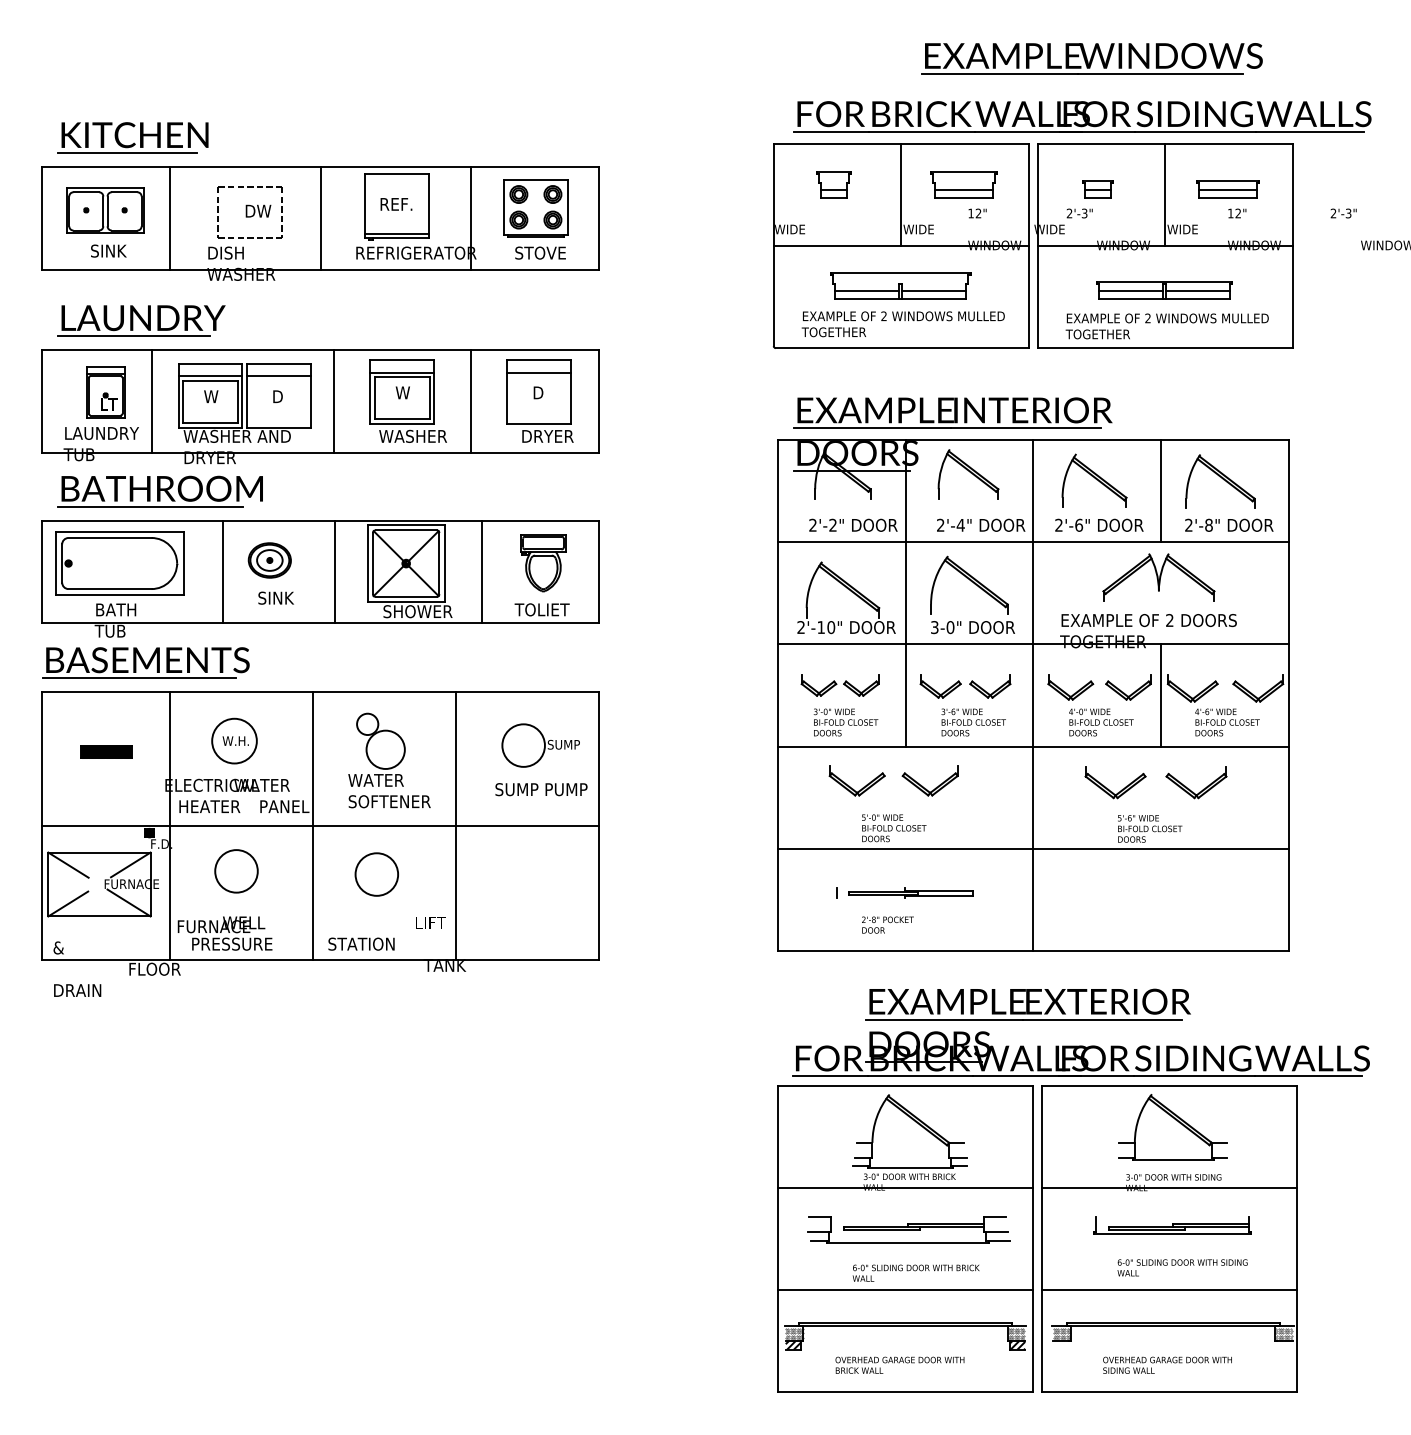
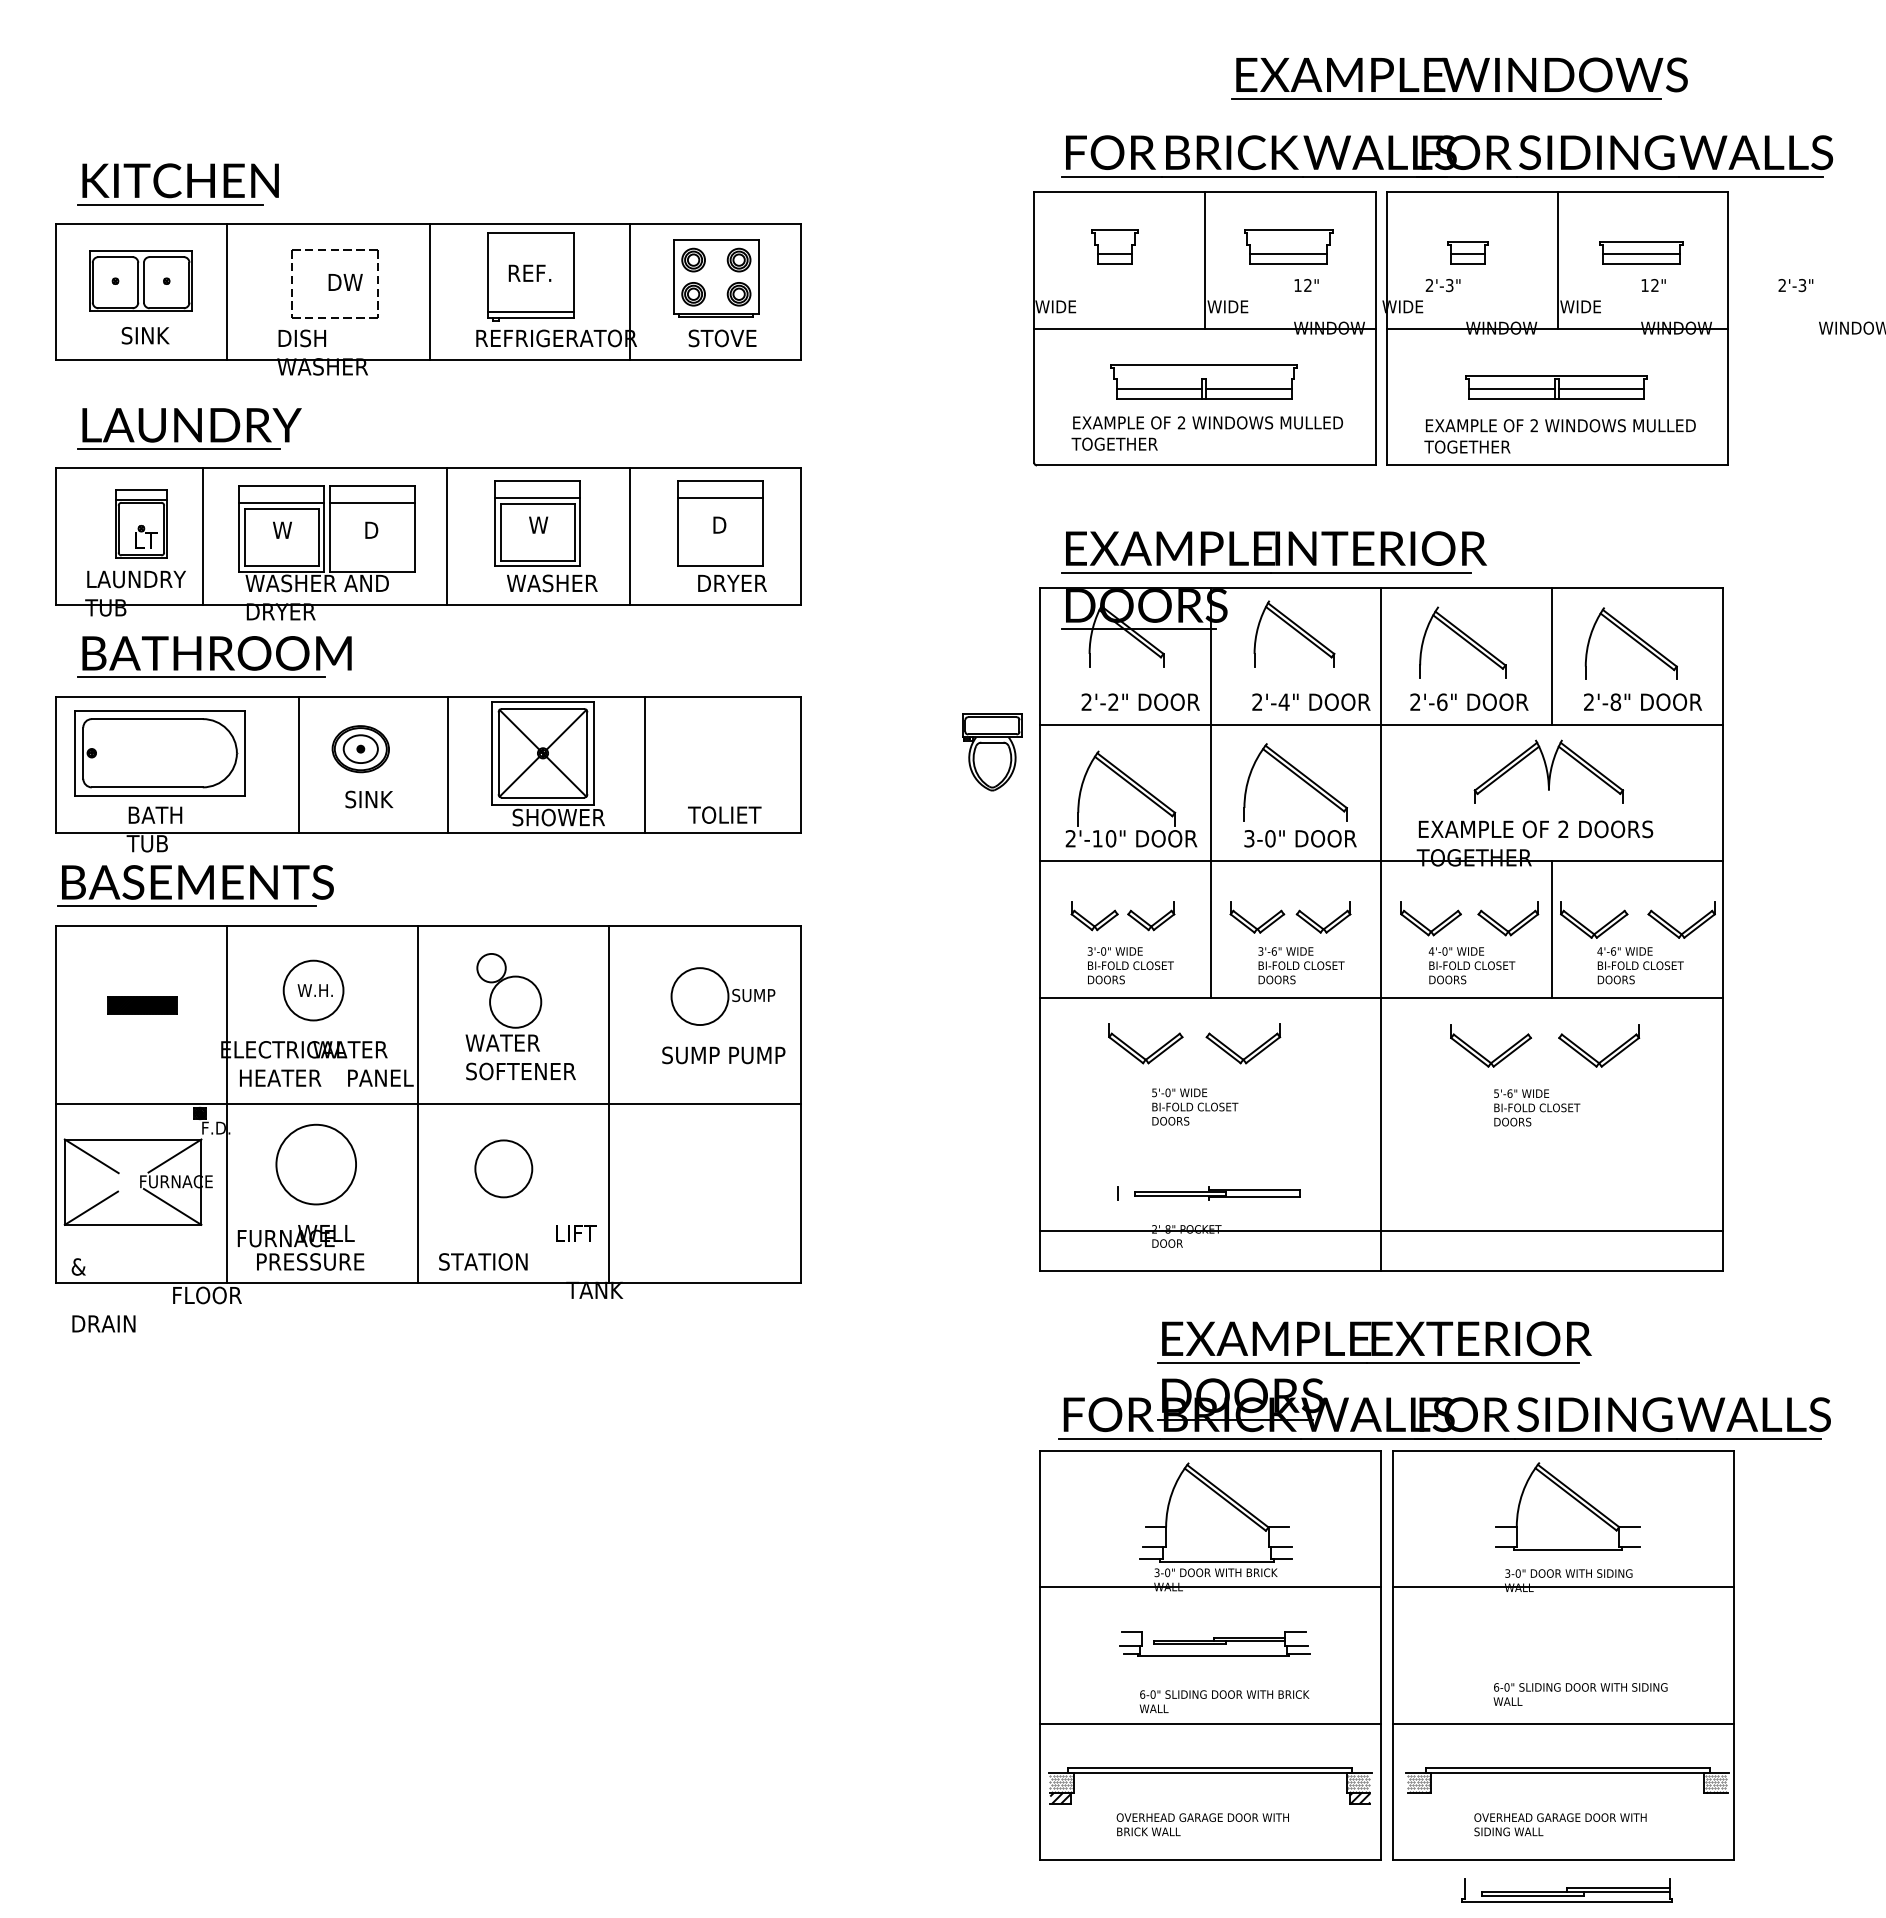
part: (543, 562) -> (992, 752), moved
line: (1032, 848) -> (1380, 1230), moved
circle: (235, 871) -> (315, 1164), size x1.4
part: (1172, 1225) -> (1566, 1890), moved
part: (908, 1229) -> (1214, 1643), size x0.7

